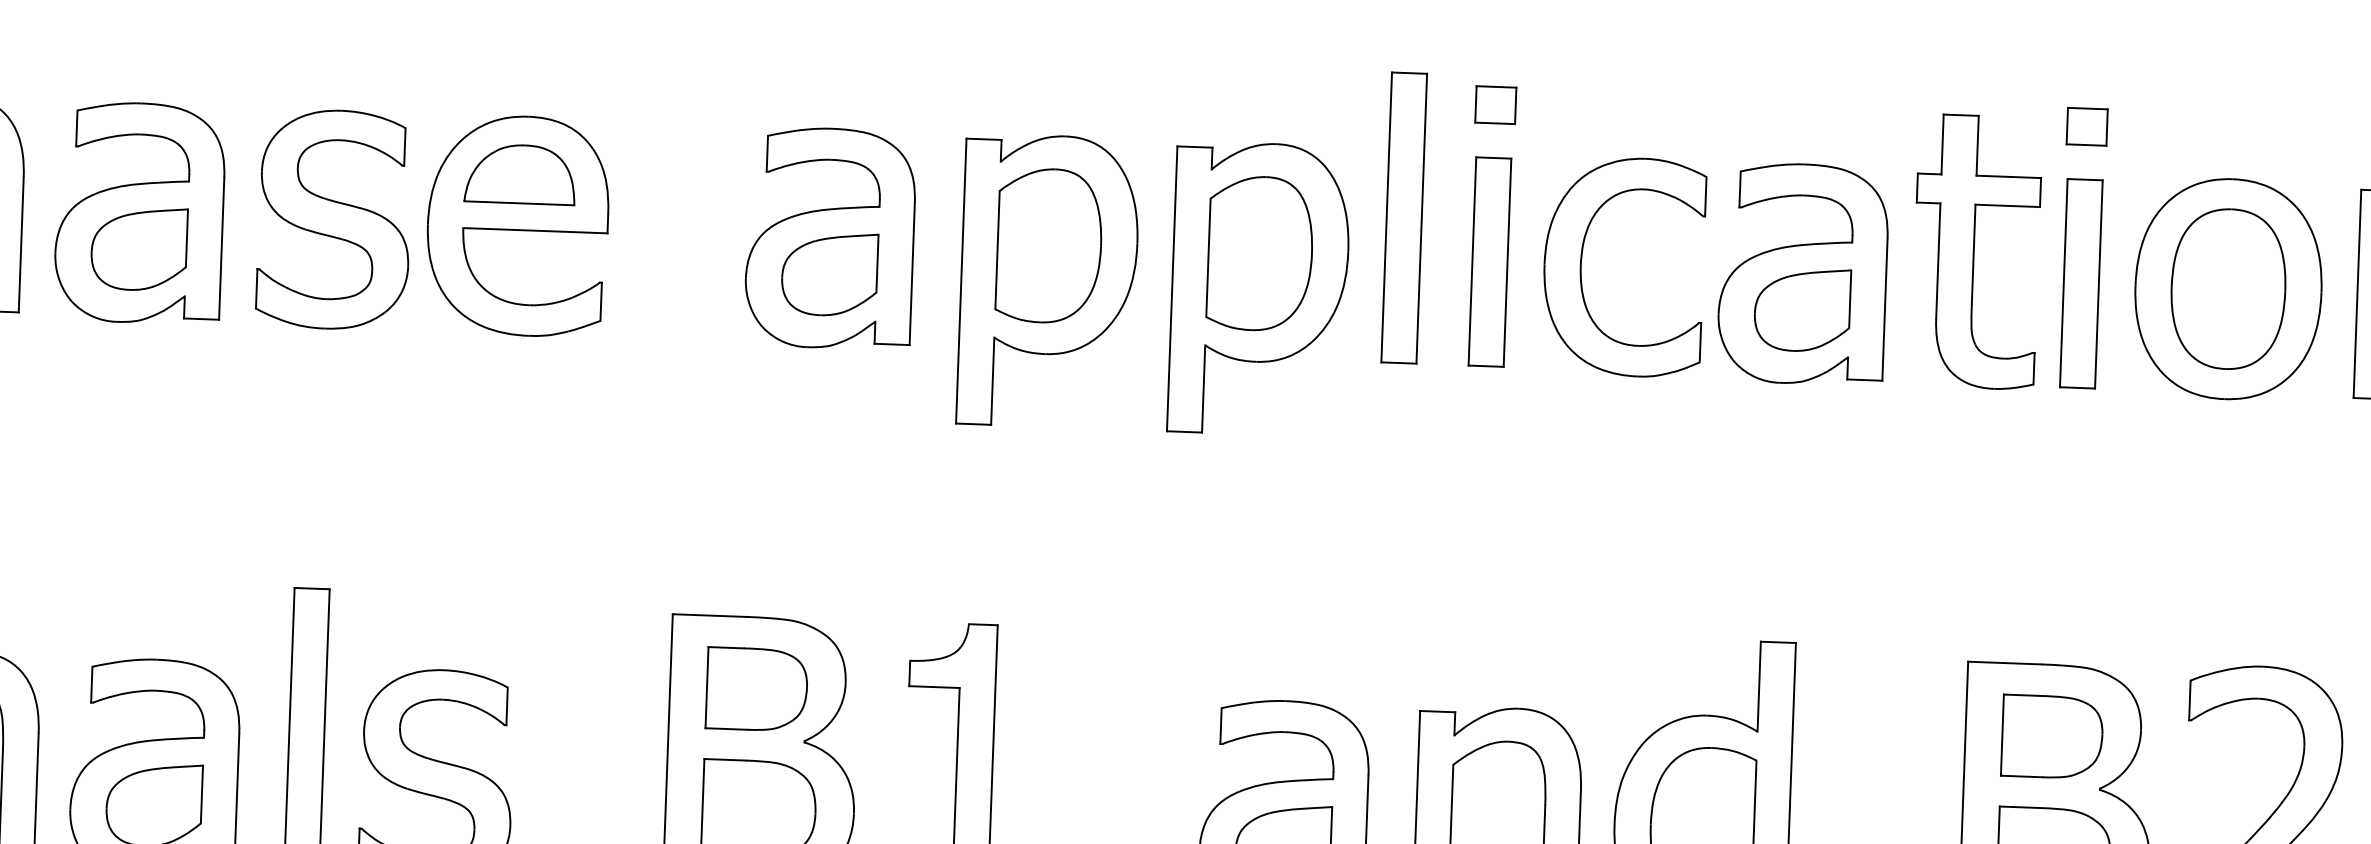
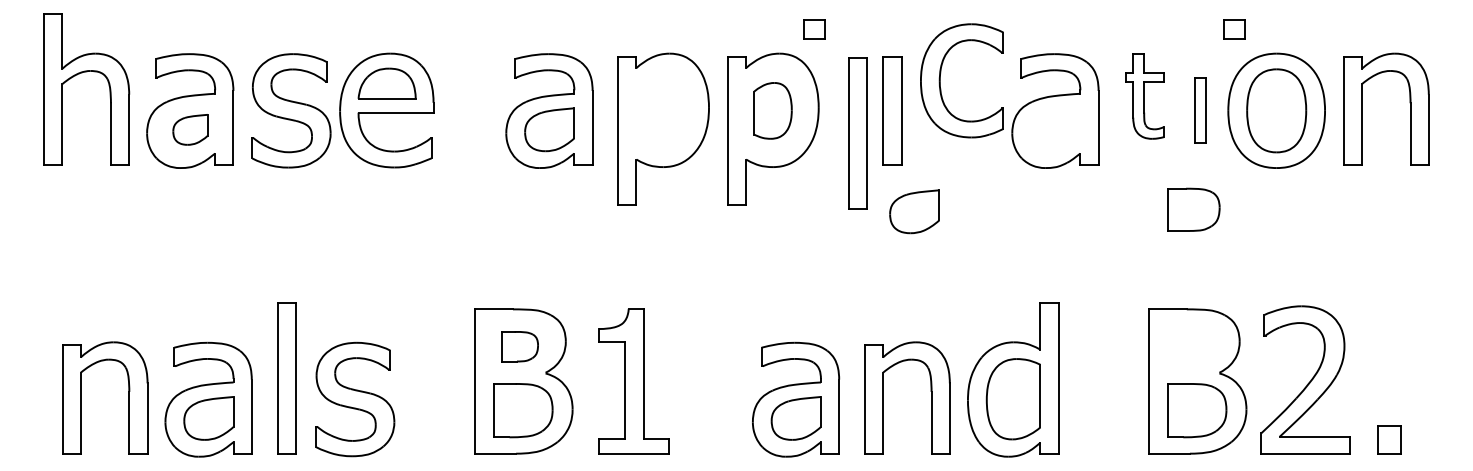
part: (1495, 105) -> (814, 29), moved
part: (2087, 127) -> (1234, 29), moved
part: (1403, 217) -> (857, 133), moved
part: (1049, 245) -> (663, 110), removed
part: (139, 248) -> (190, 129), size x0.7
part: (1259, 252) -> (772, 110), size x0.7
part: (1975, 252) -> (1144, 96), size x0.6
part: (1582, 264) -> (940, 80), moved
part: (2080, 283) -> (1199, 110), size x0.6
part: (1801, 309) -> (914, 211), moved
part: (756, 688) -> (519, 346), size x0.7
part: (2051, 736) -> (1193, 209), moved

